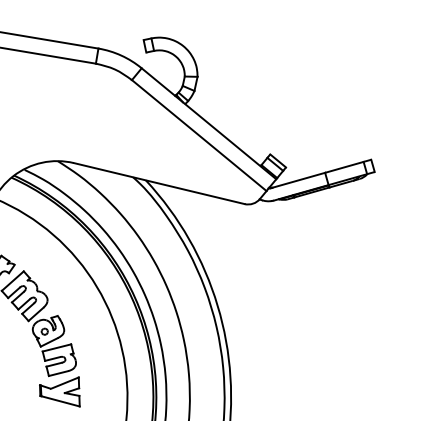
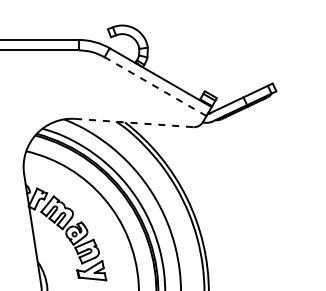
line: (199, 135) -> (155, 86), solid -> dashed
line: (159, 184) -> (134, 123), solid -> dashed

